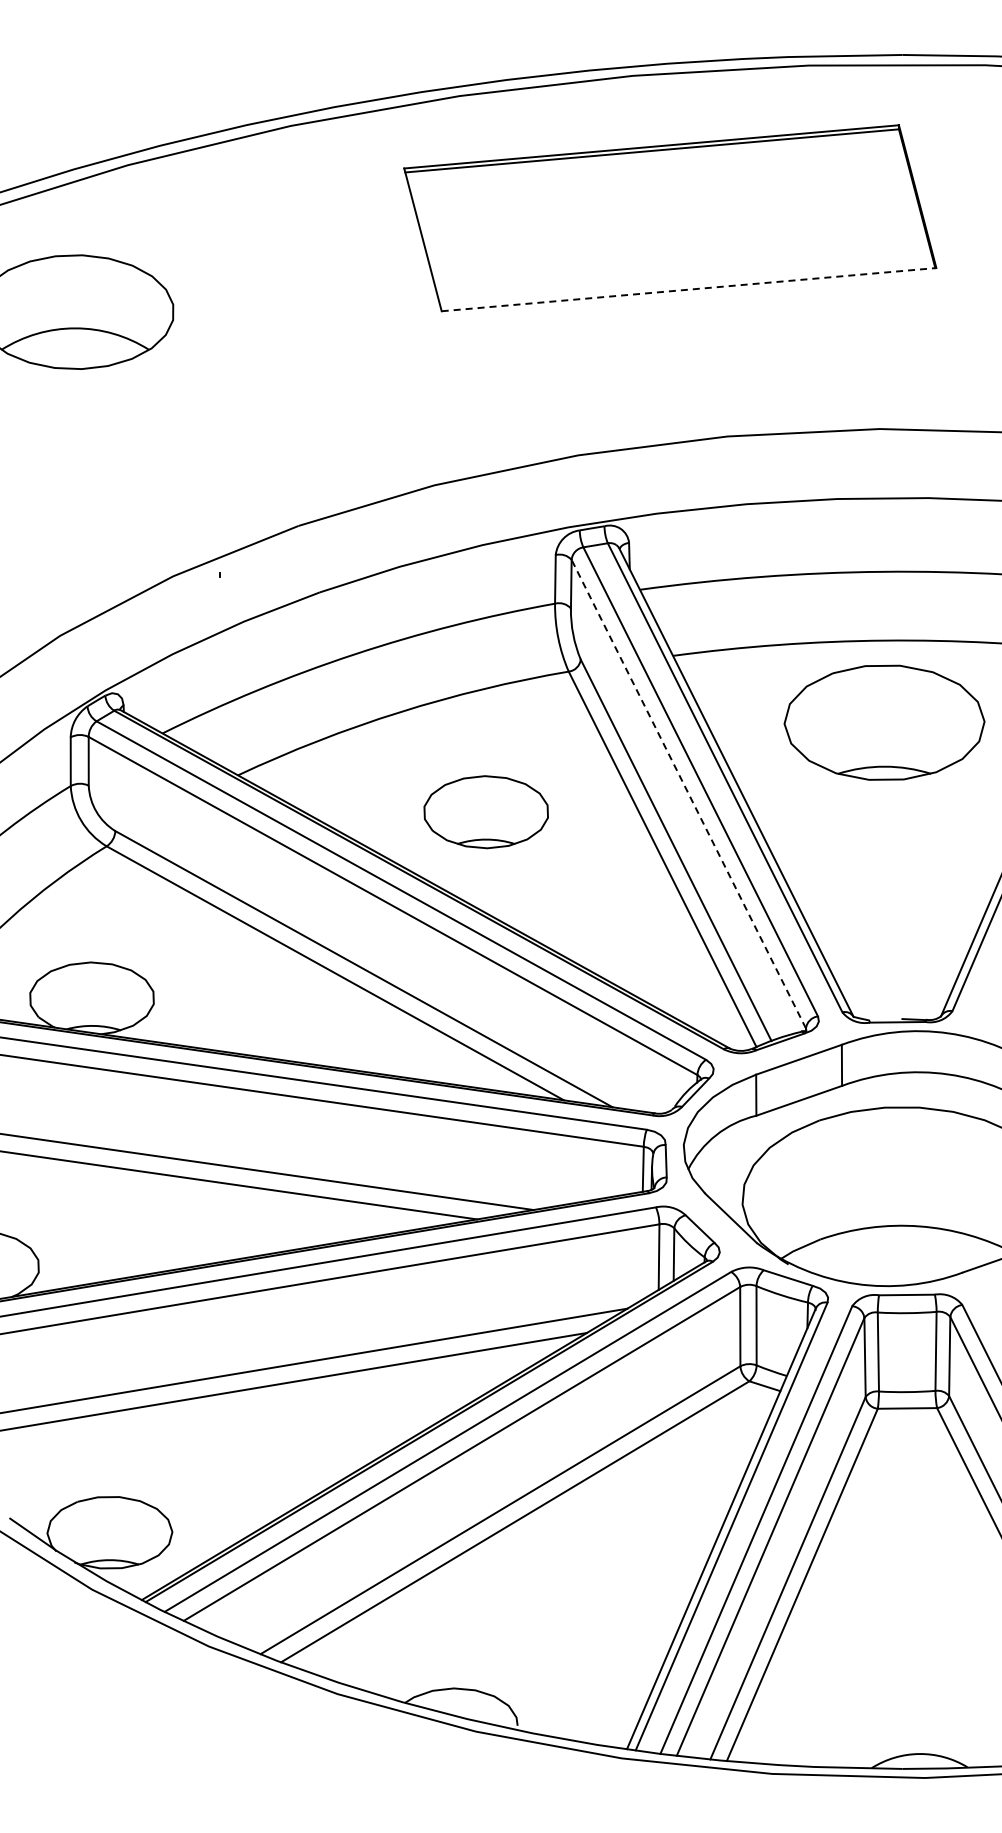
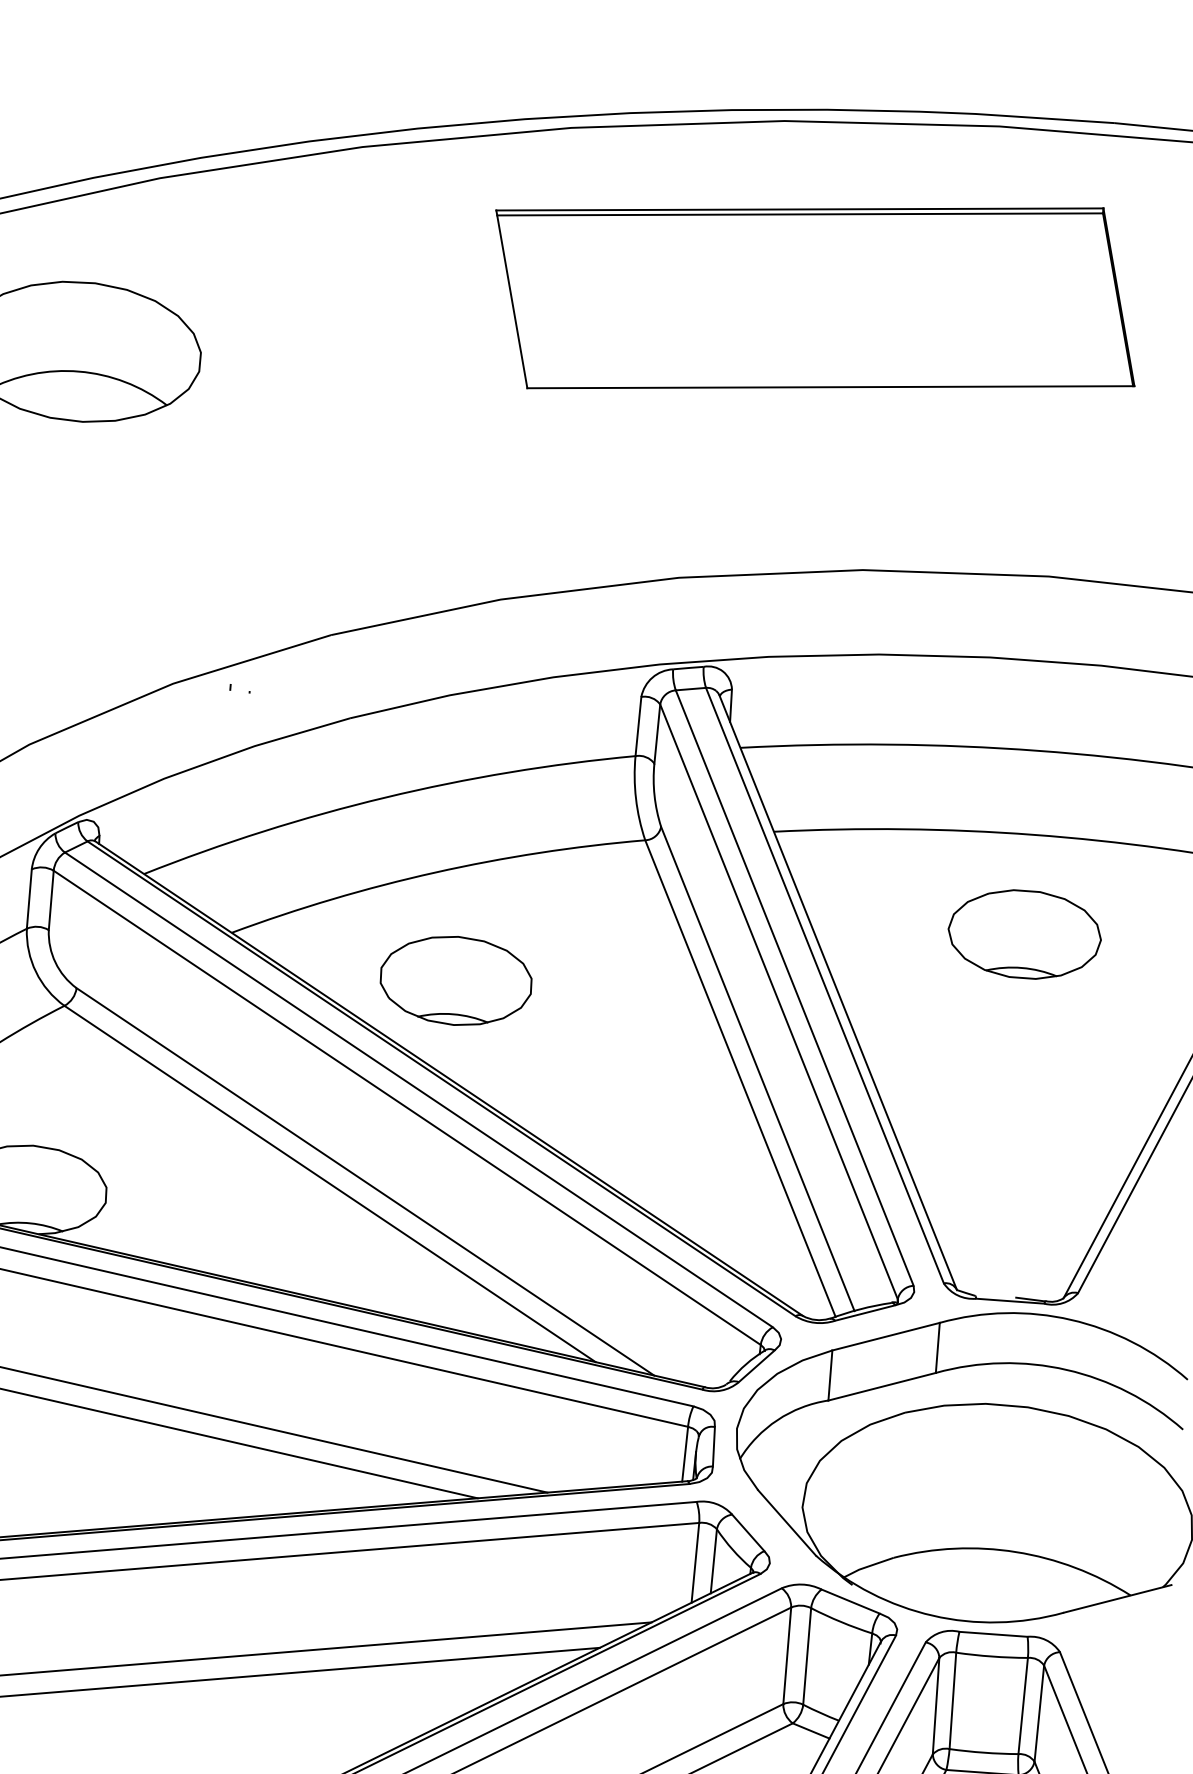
line: (689, 289) -> (831, 387), dashed -> solid
part: (884, 721) -> (1024, 933), size x0.62
line: (688, 794) -> (778, 1002), dashed -> solid
part: (485, 812) -> (455, 981), moved

